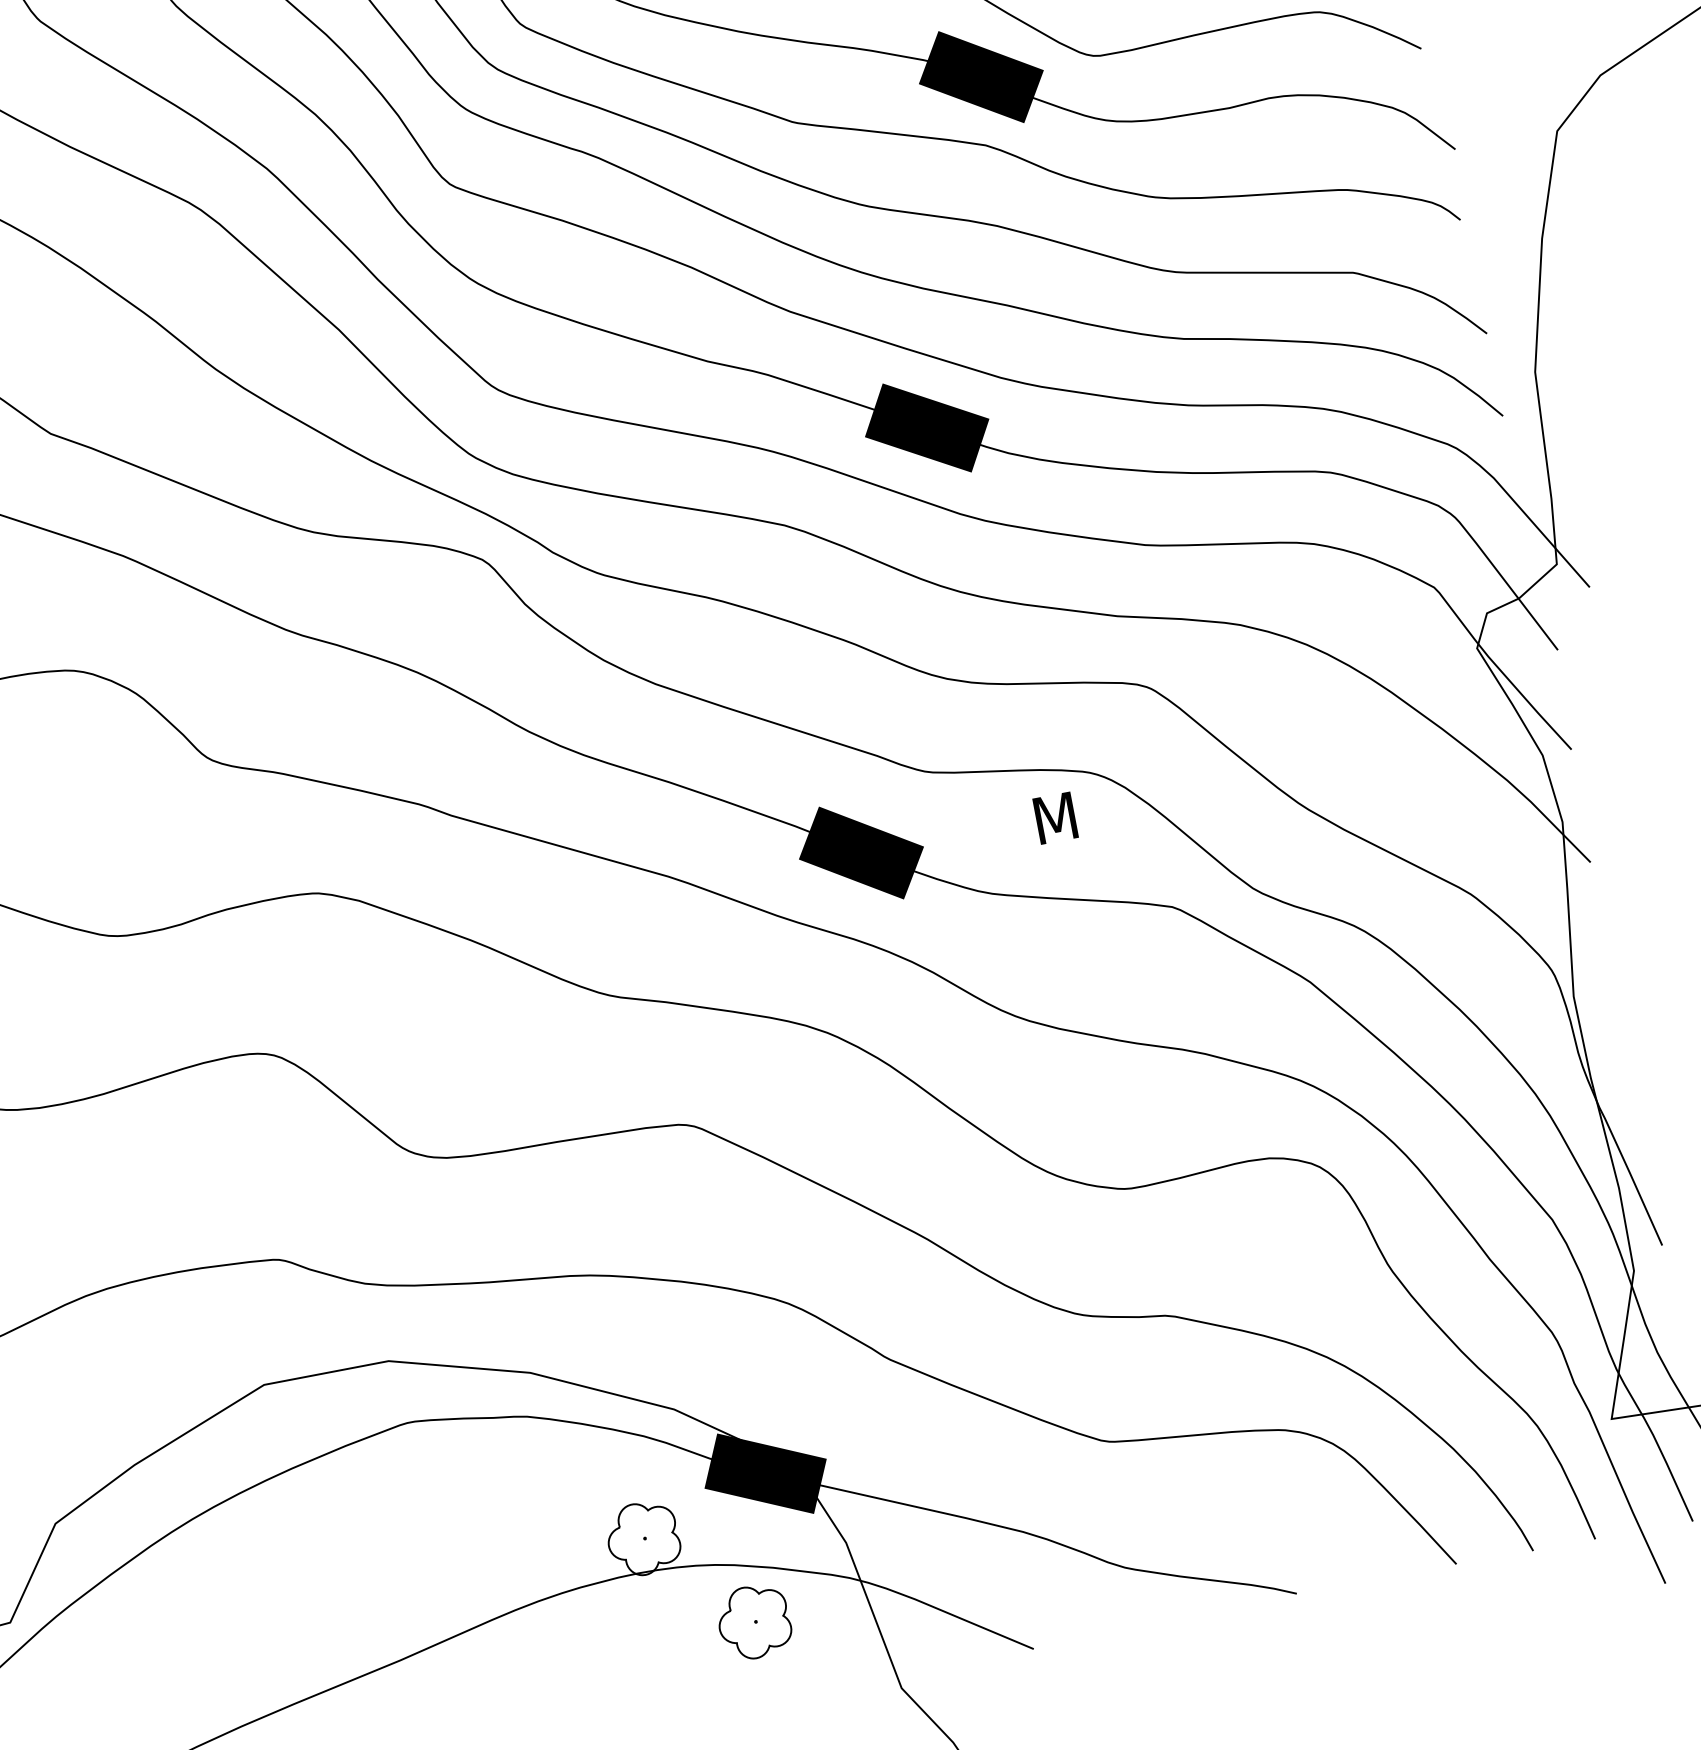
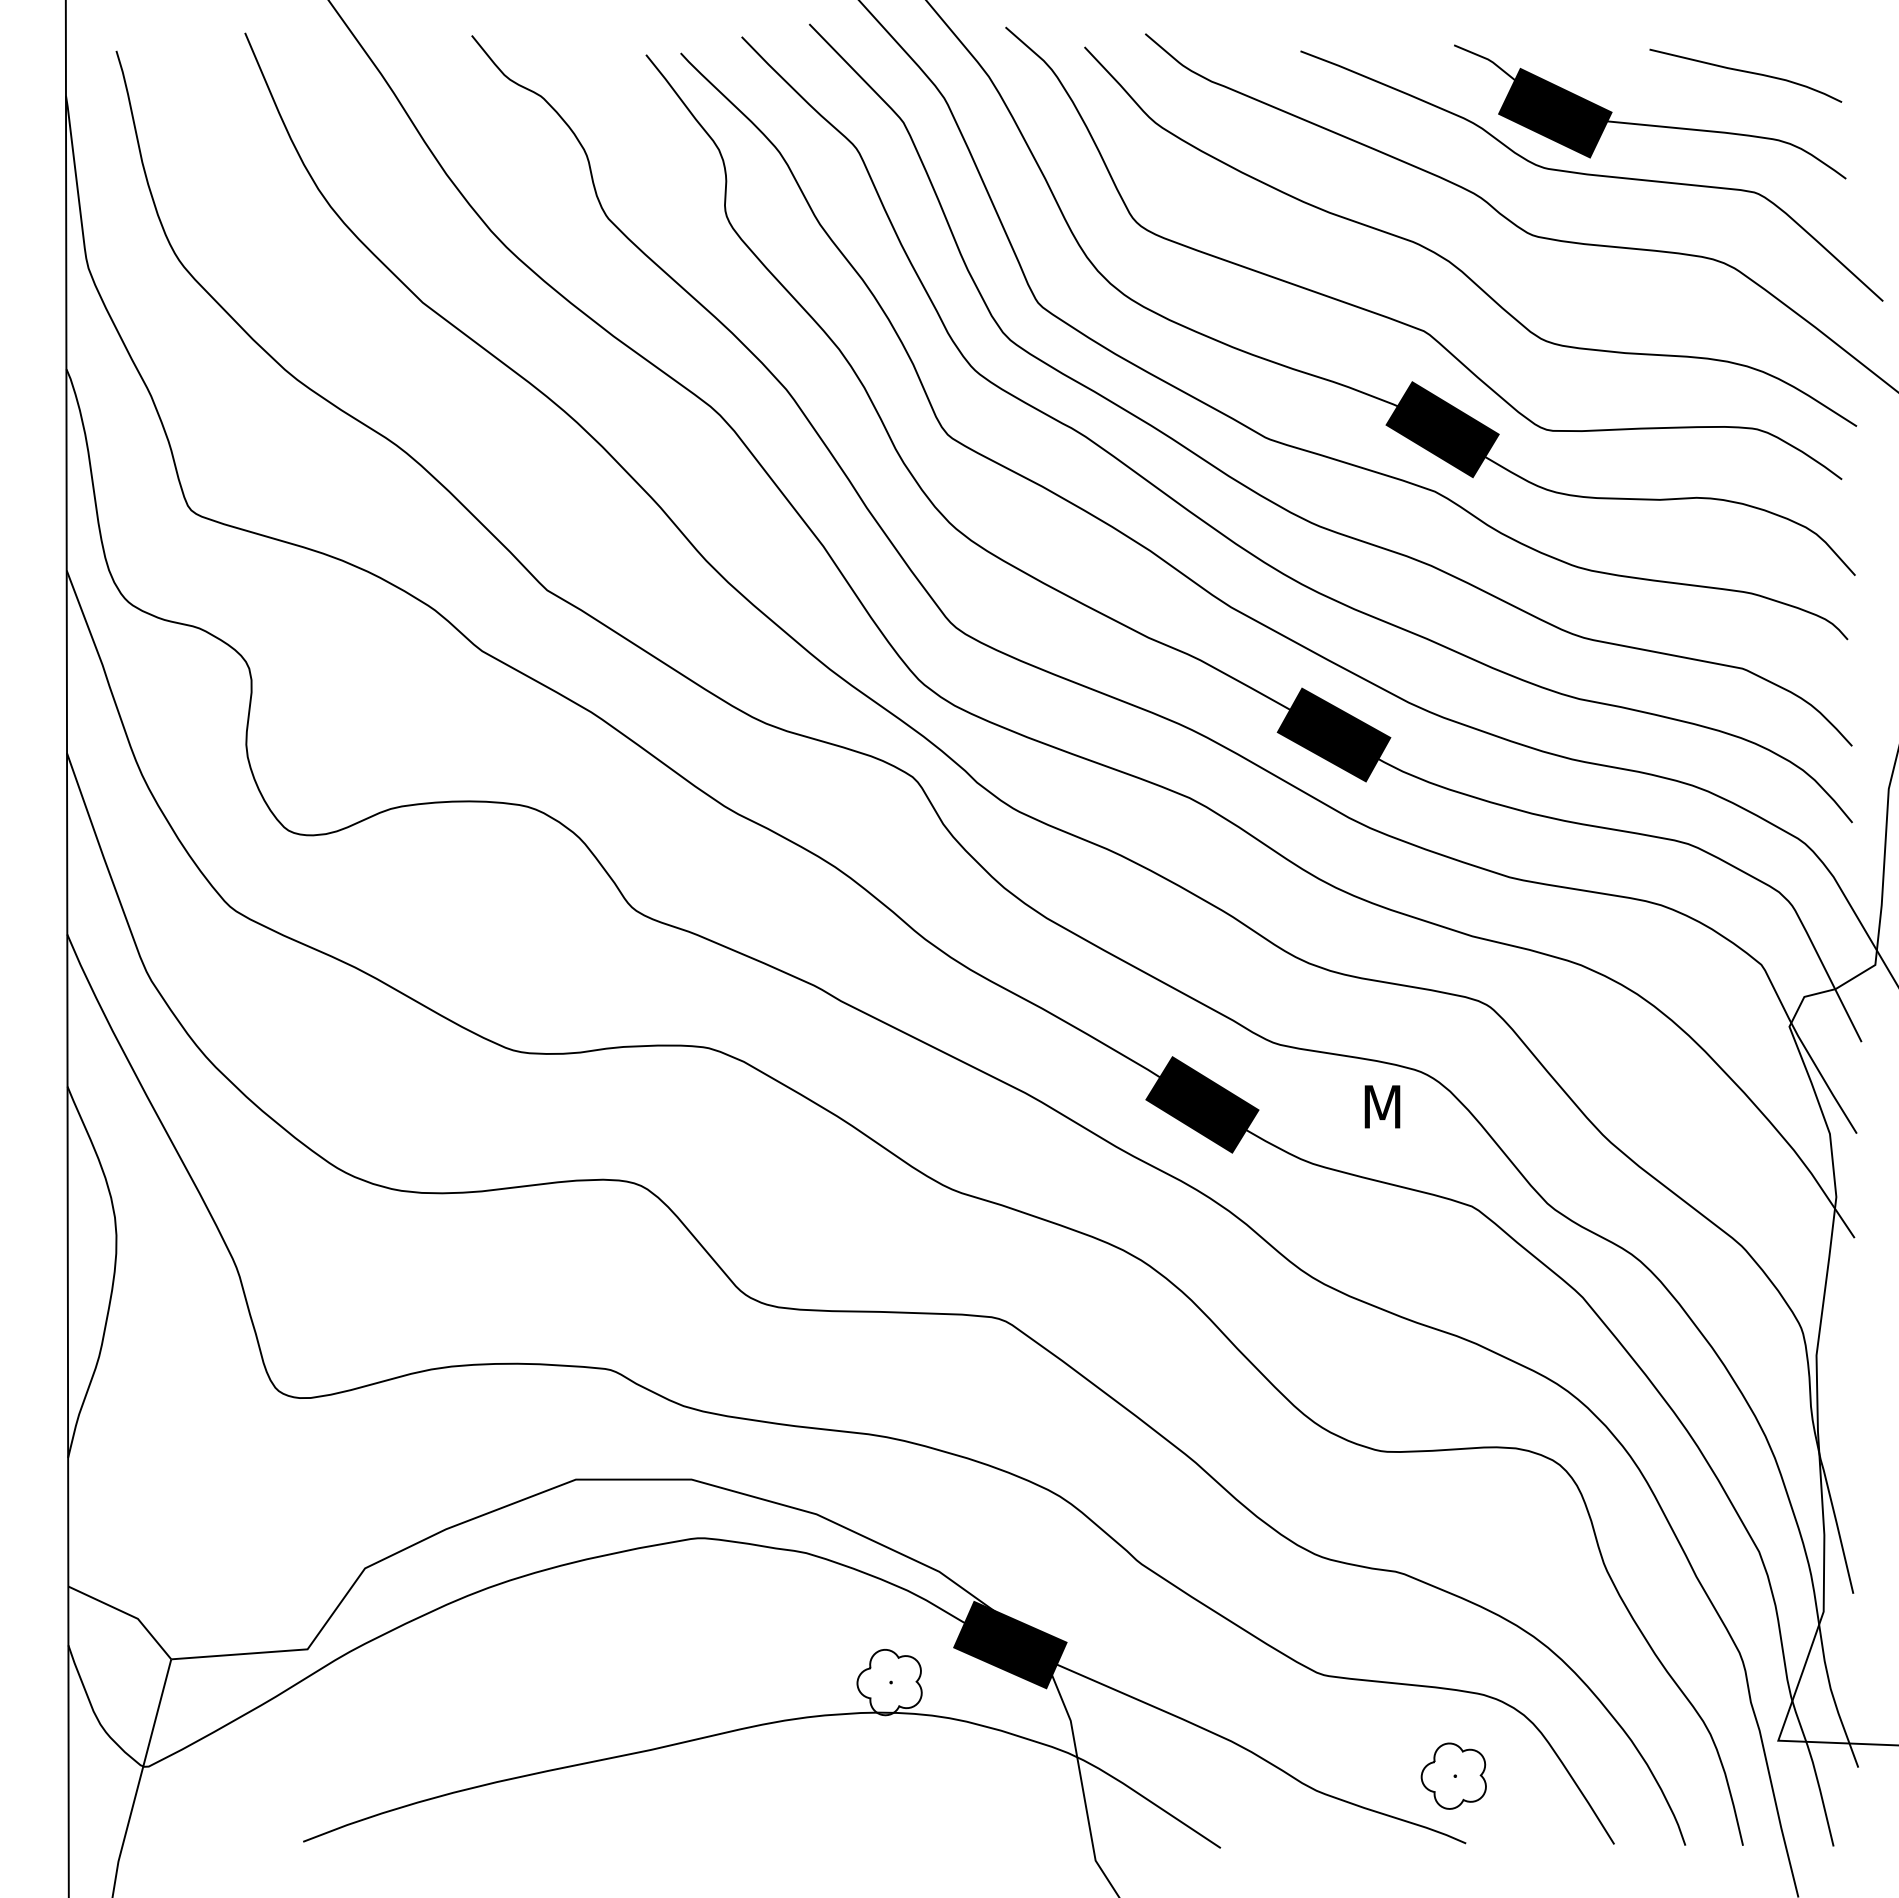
part: (753, 1621) -> (1453, 1775), moved

